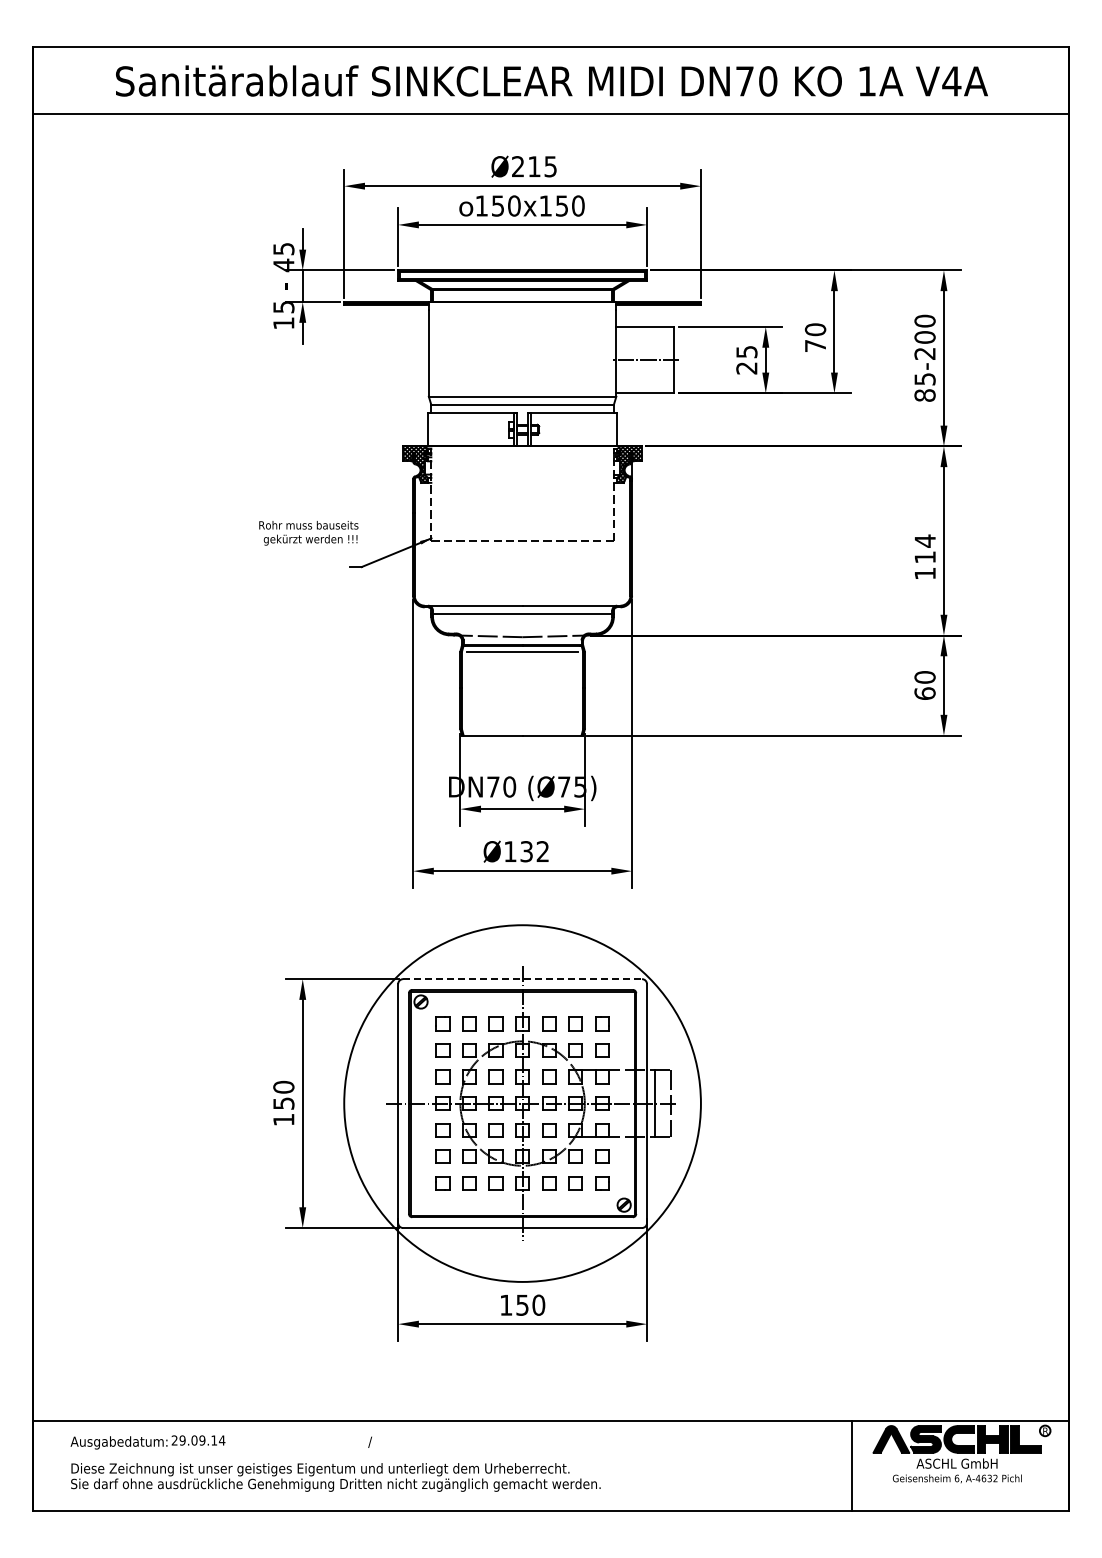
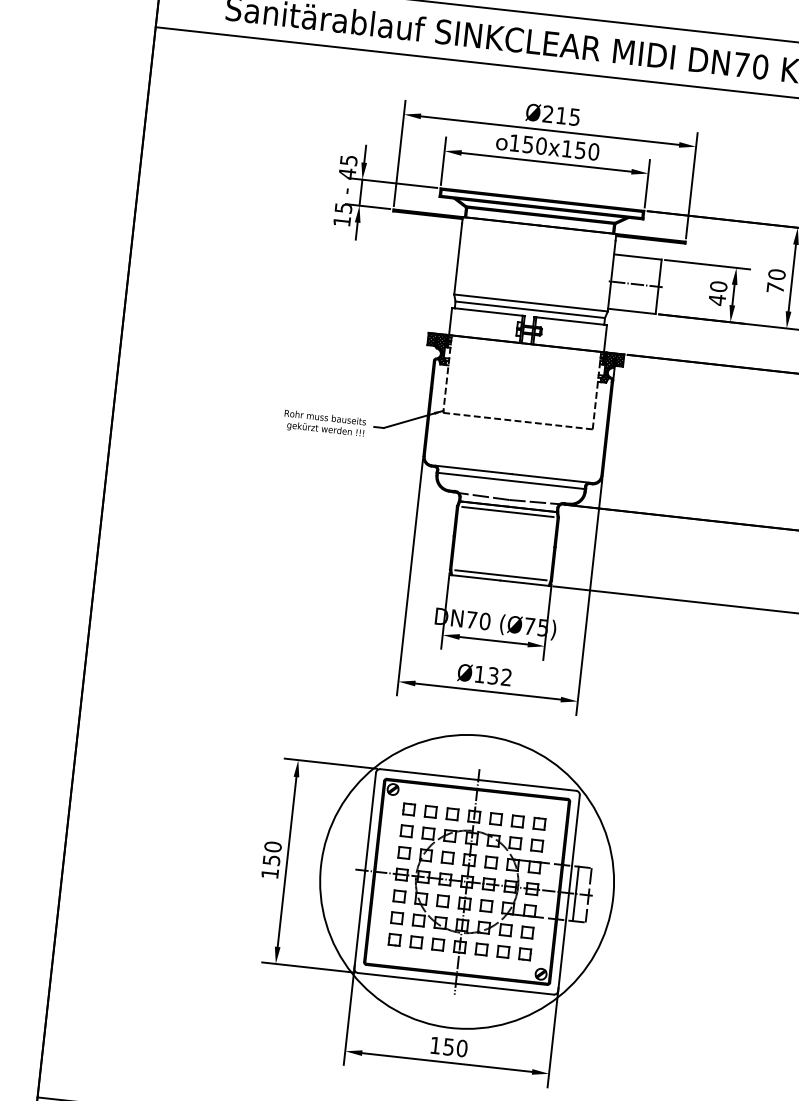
text: (746, 360) -> (717, 293), 25 -> 40
text: (308, 533) -> (324, 424), moved
line: (522, 729) -> (500, 575), added
line: (523, 979) -> (479, 780), dashed -> solid

